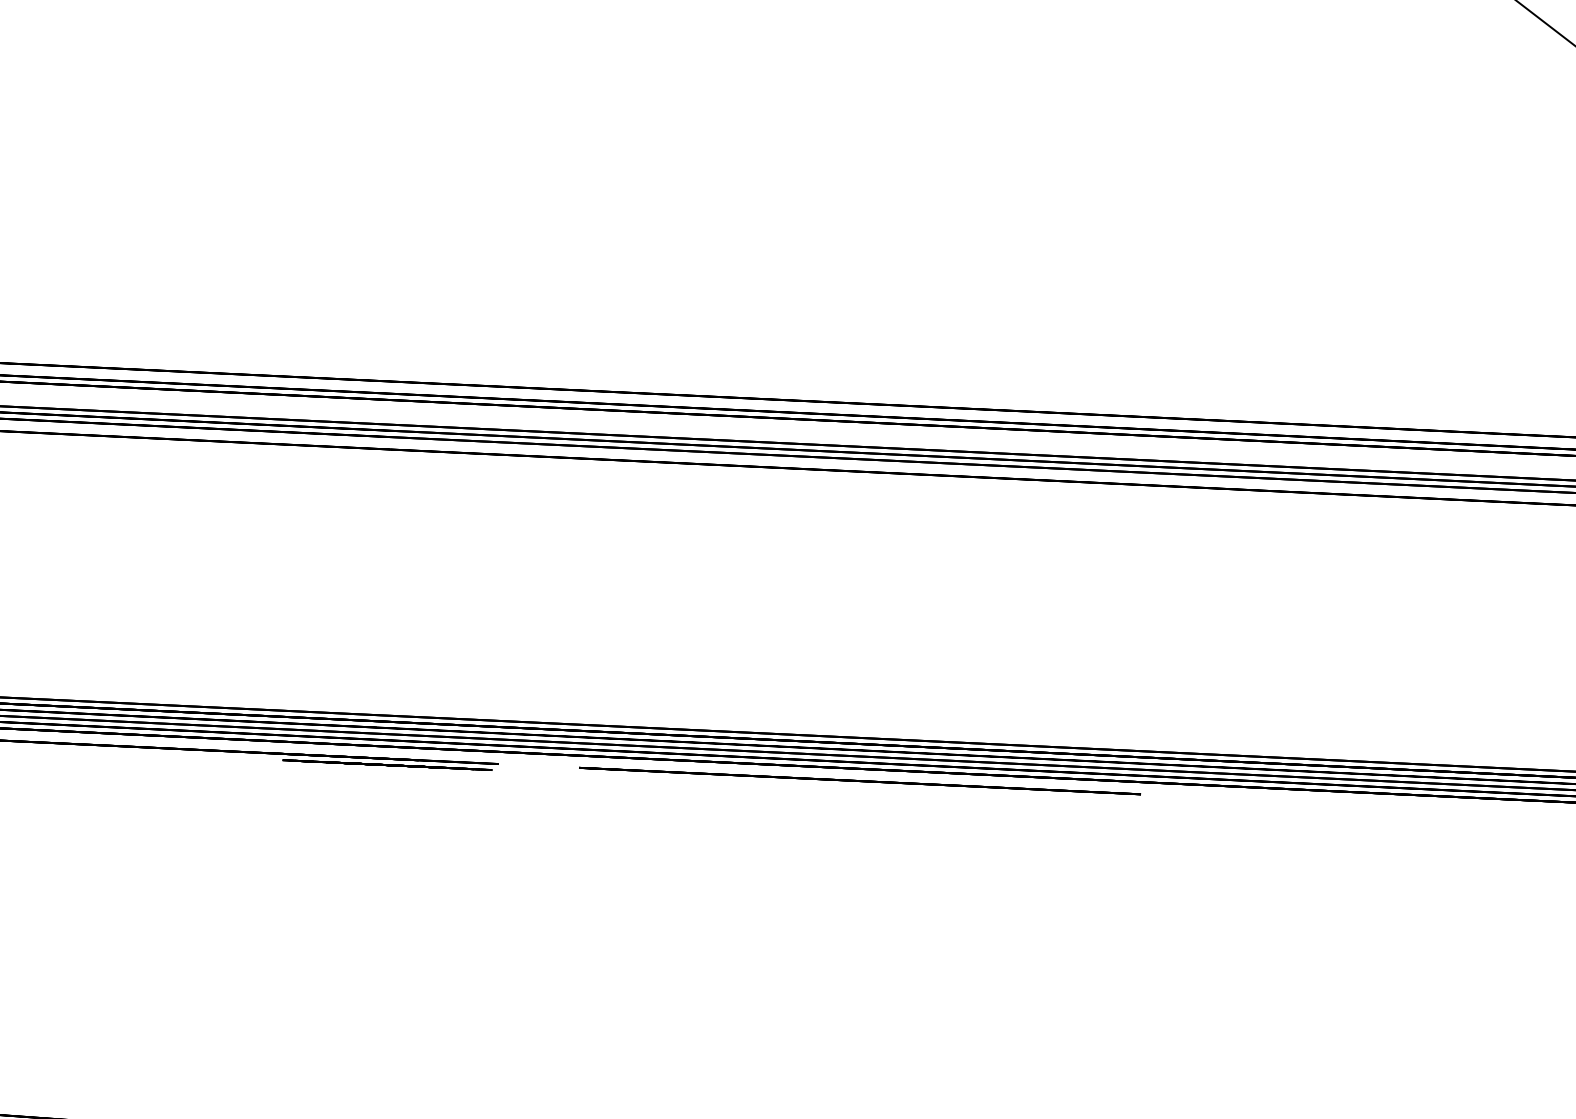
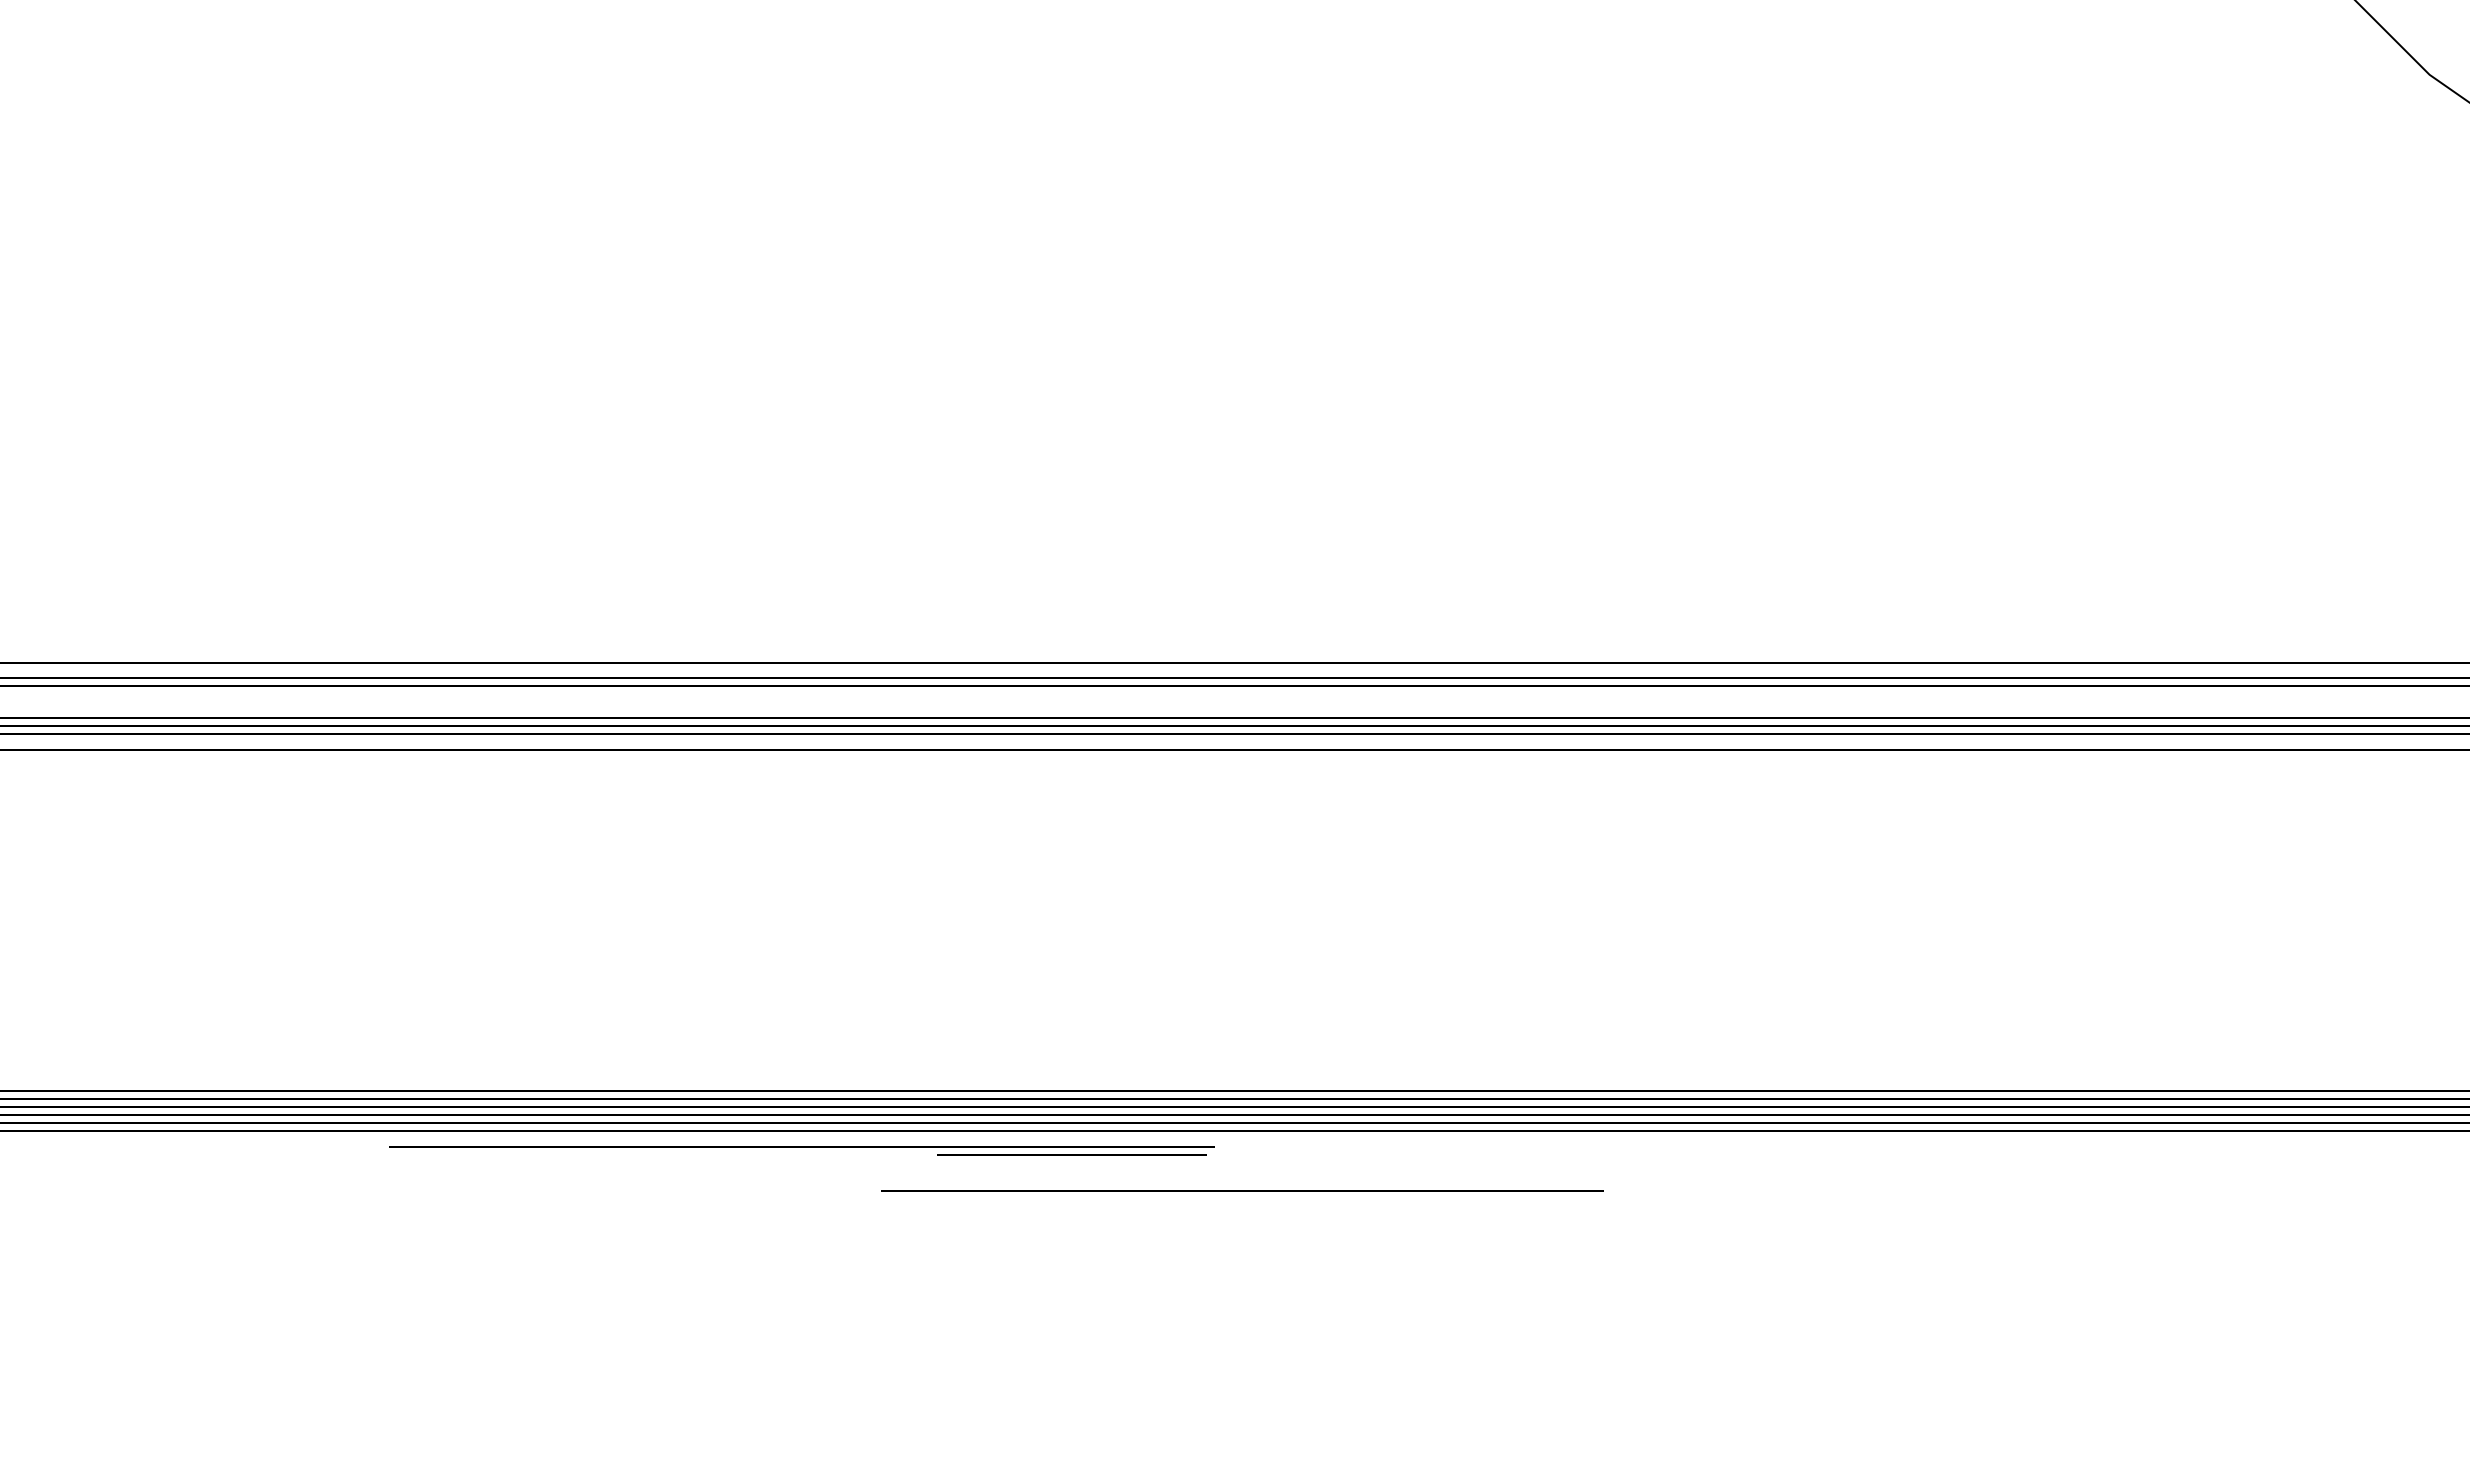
line: (860, 780) -> (1242, 1190), moved

